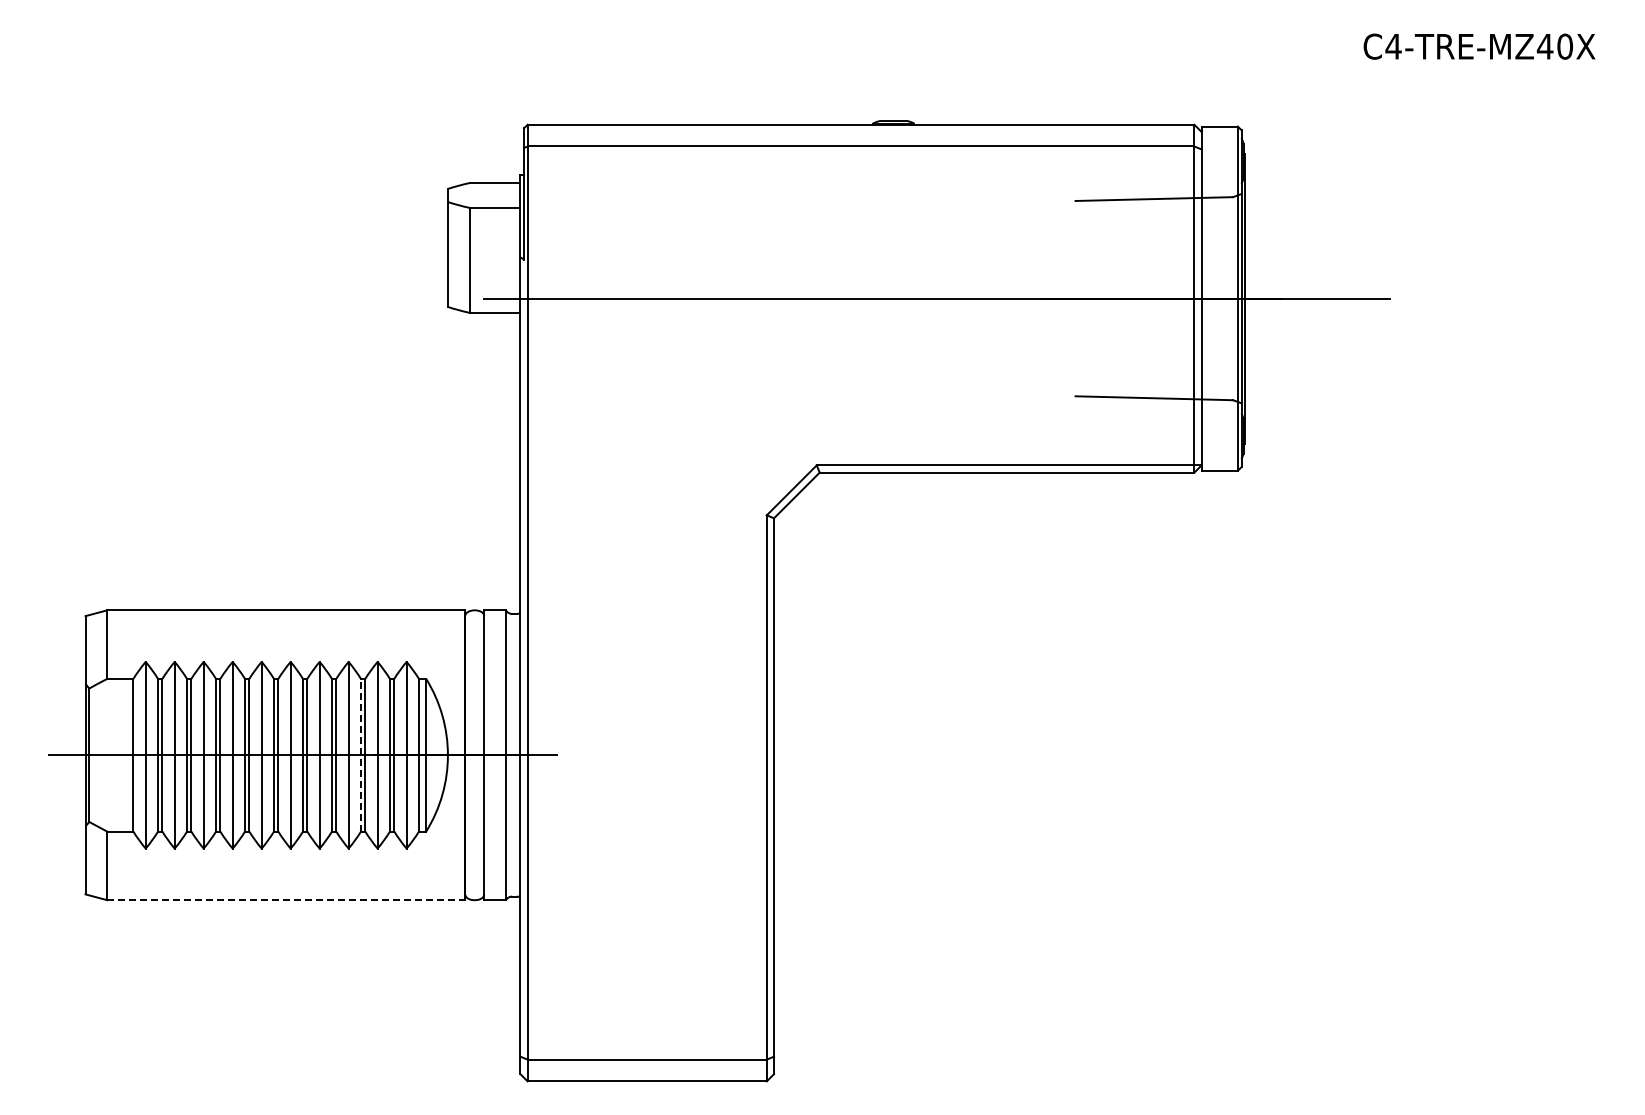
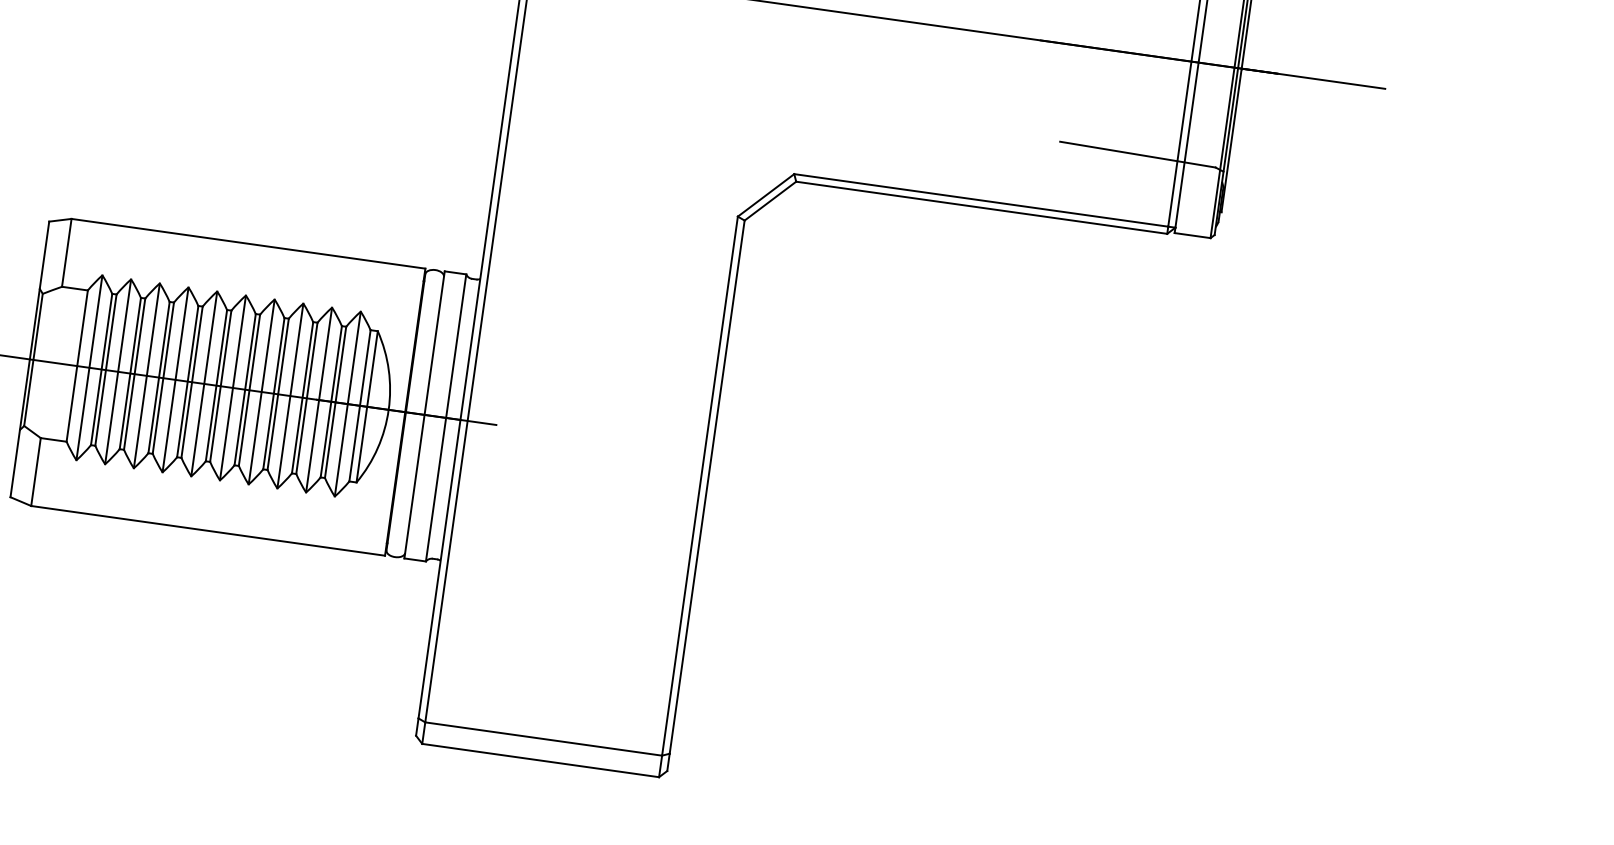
line: (360, 754) -> (302, 396), dashed -> solid
line: (285, 900) -> (207, 531), dashed -> solid

